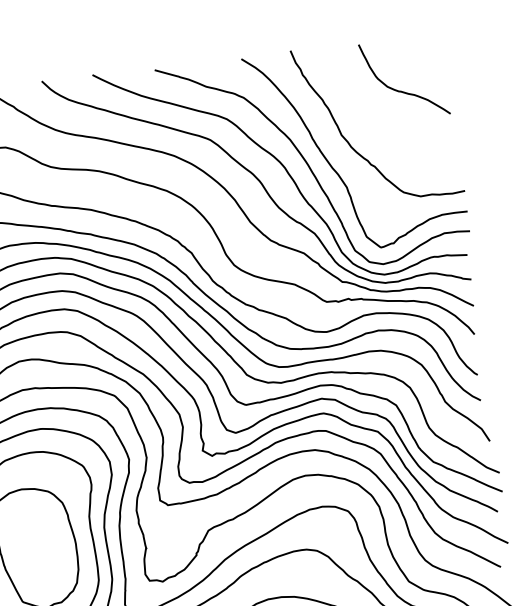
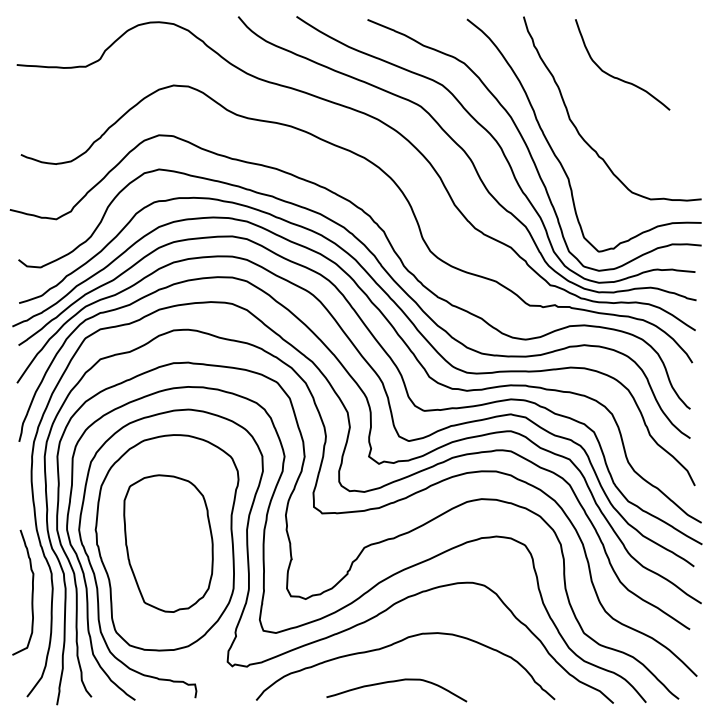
curve: (402, 90) -> (618, 77), moved

